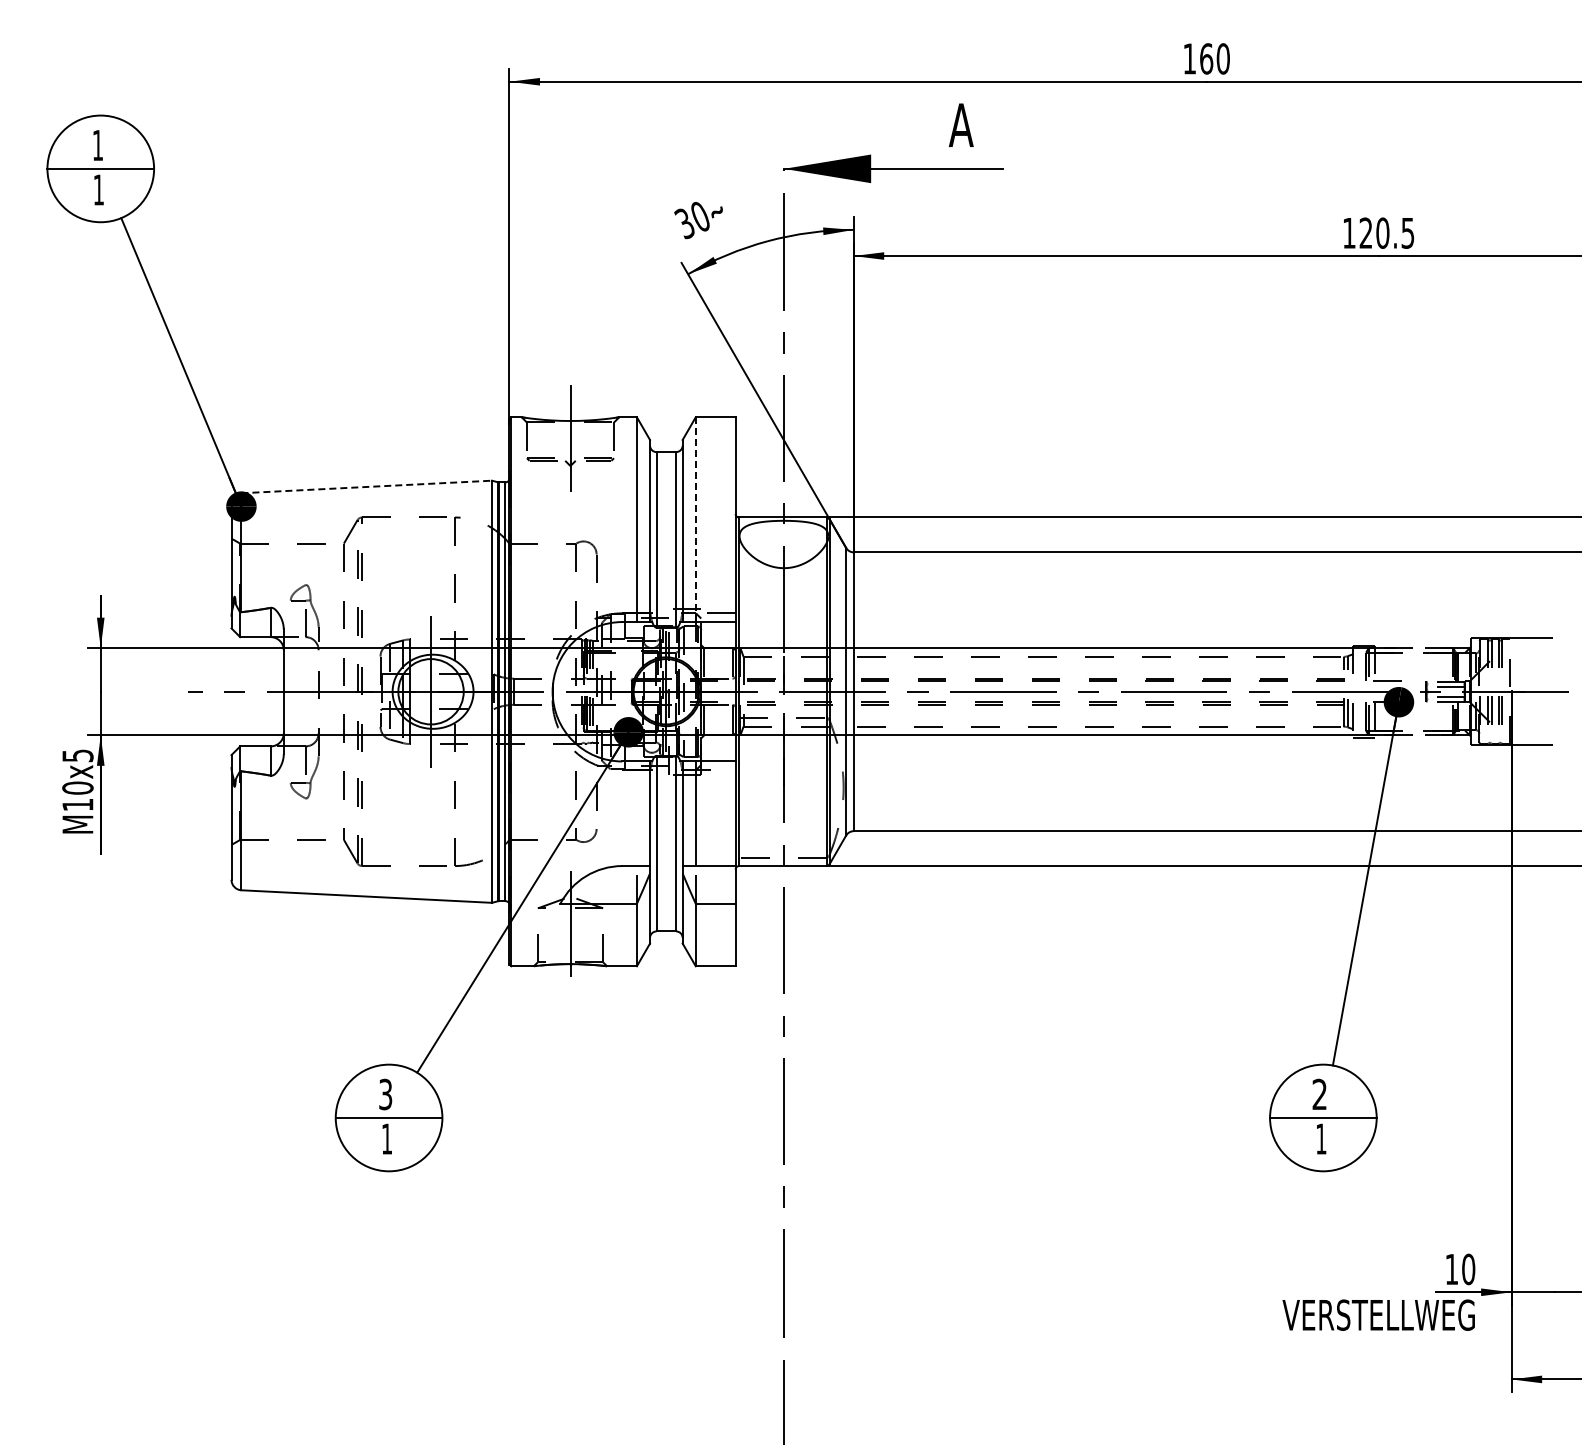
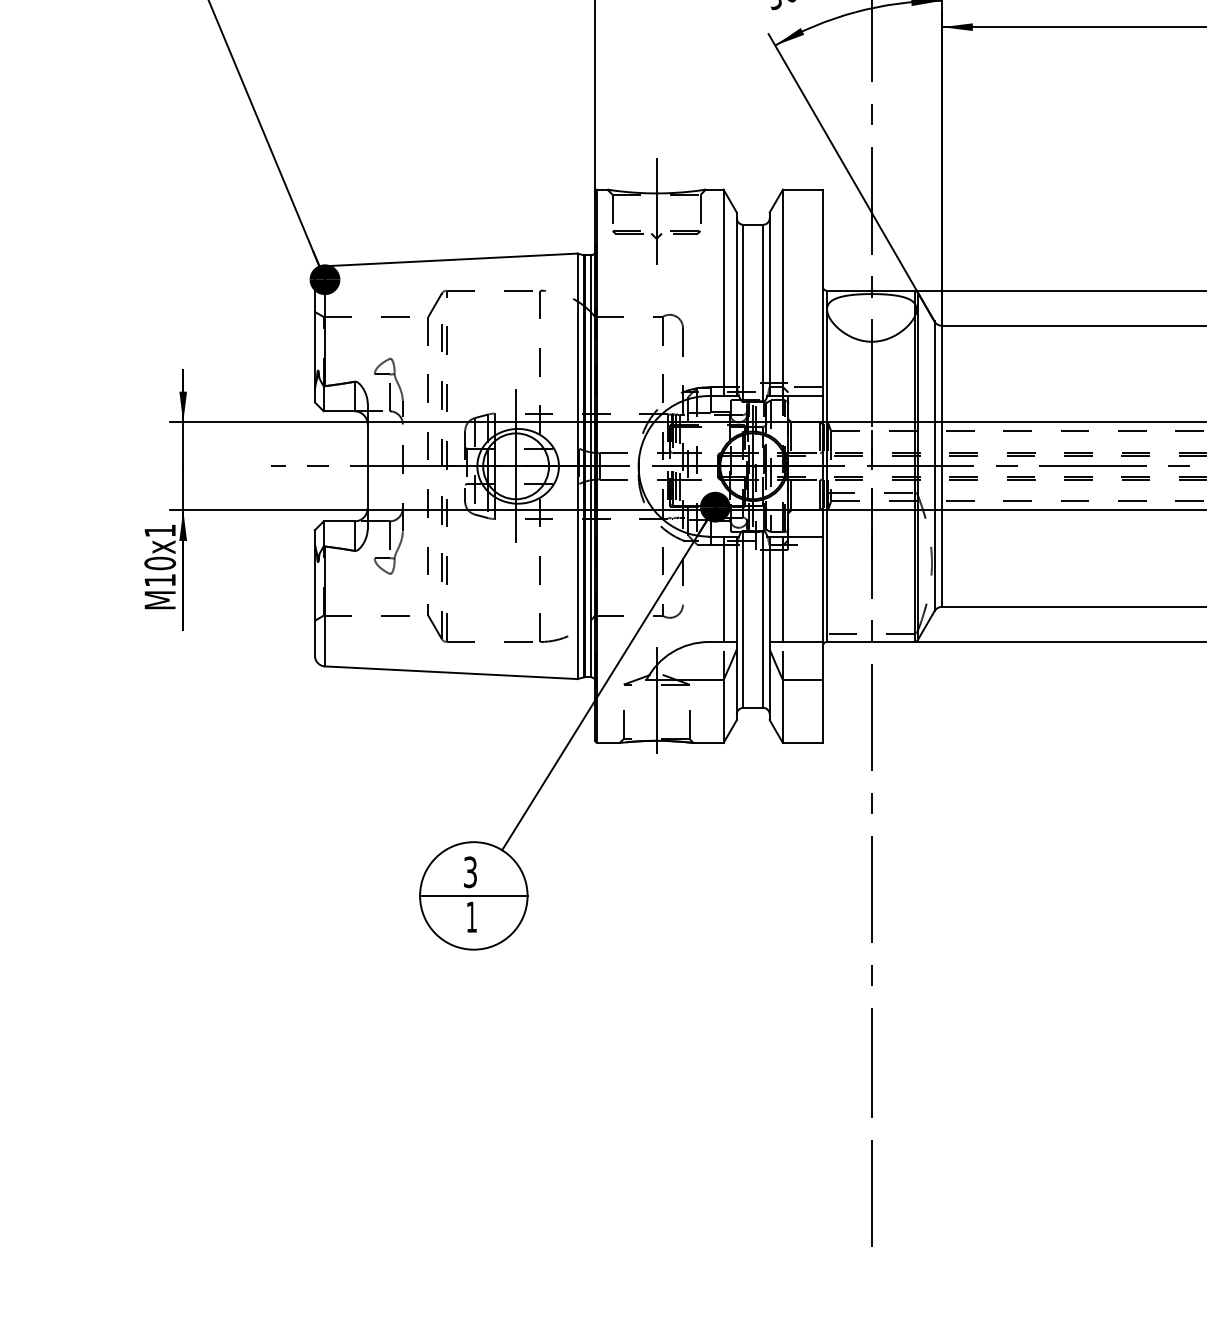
line: (367, 486) -> (452, 259), dashed -> solid
line: (695, 520) -> (782, 293), dashed -> solid
text: (77, 755) -> (159, 530), M10x5 -> M10x1
line: (636, 813) -> (723, 589), added

